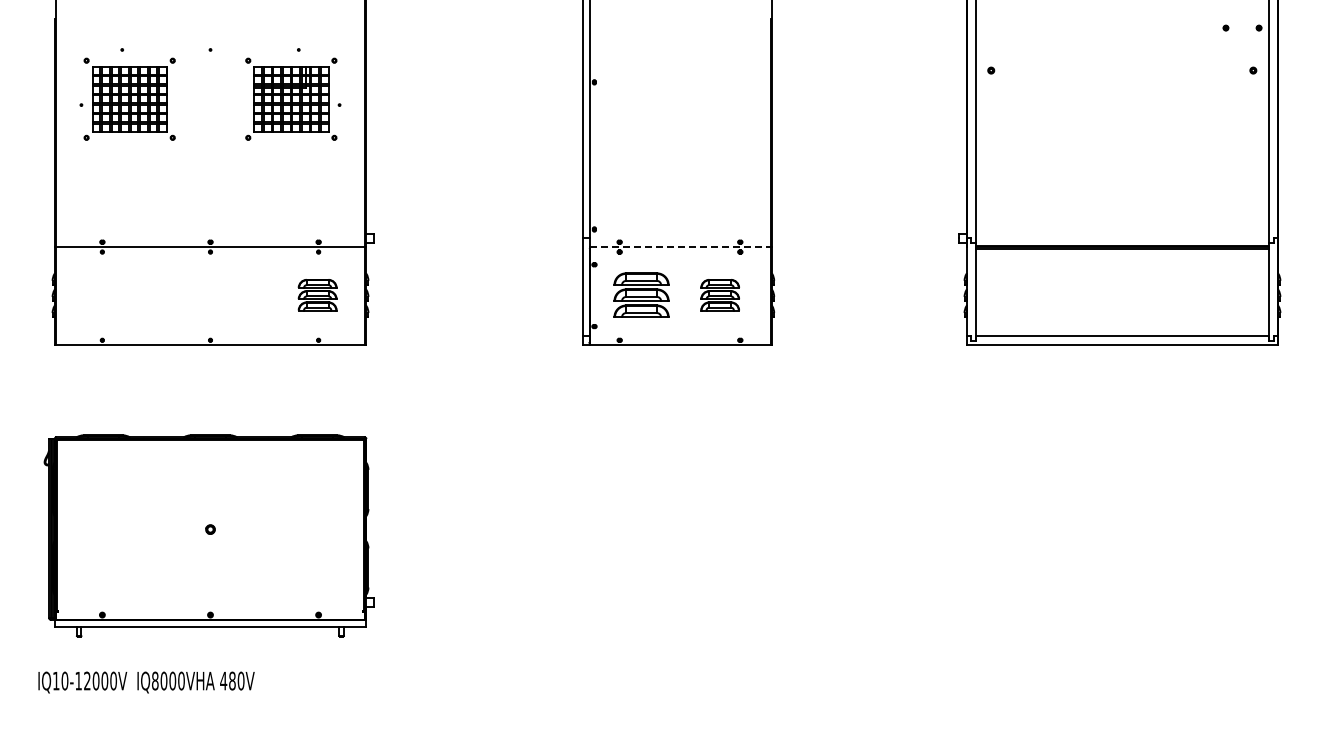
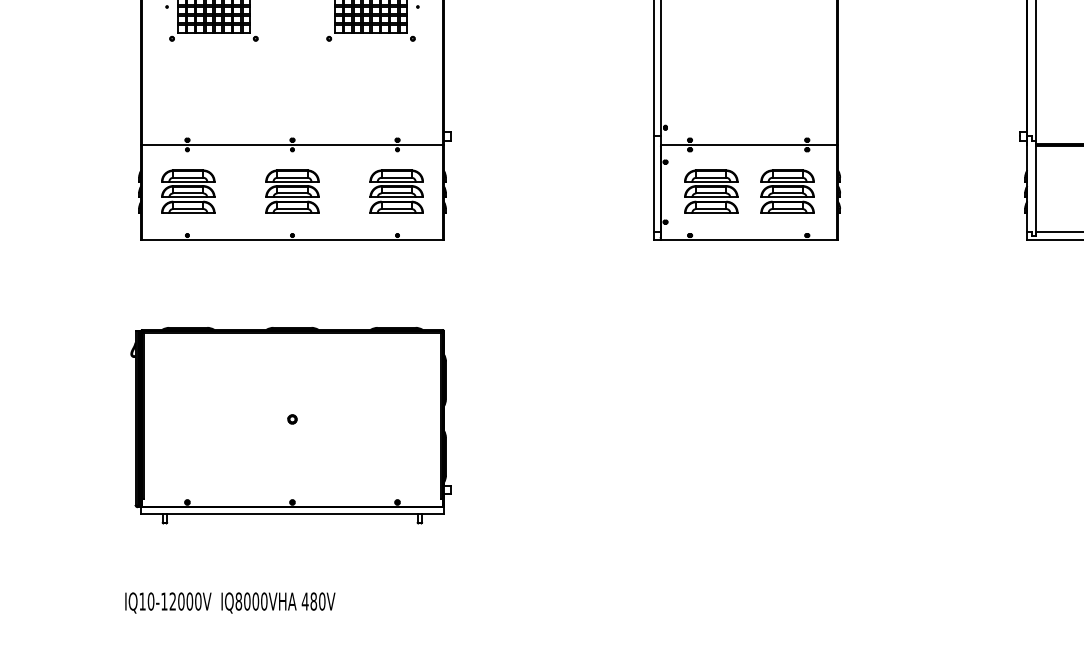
line: (680, 247) -> (749, 145), dashed -> solid
part: (103, 294) -> (188, 191), added
part: (210, 294) -> (292, 191), added
part: (317, 294) -> (396, 191), size x1.43
part: (720, 294) -> (787, 191), size x1.43
text: (146, 682) -> (230, 602), moved

